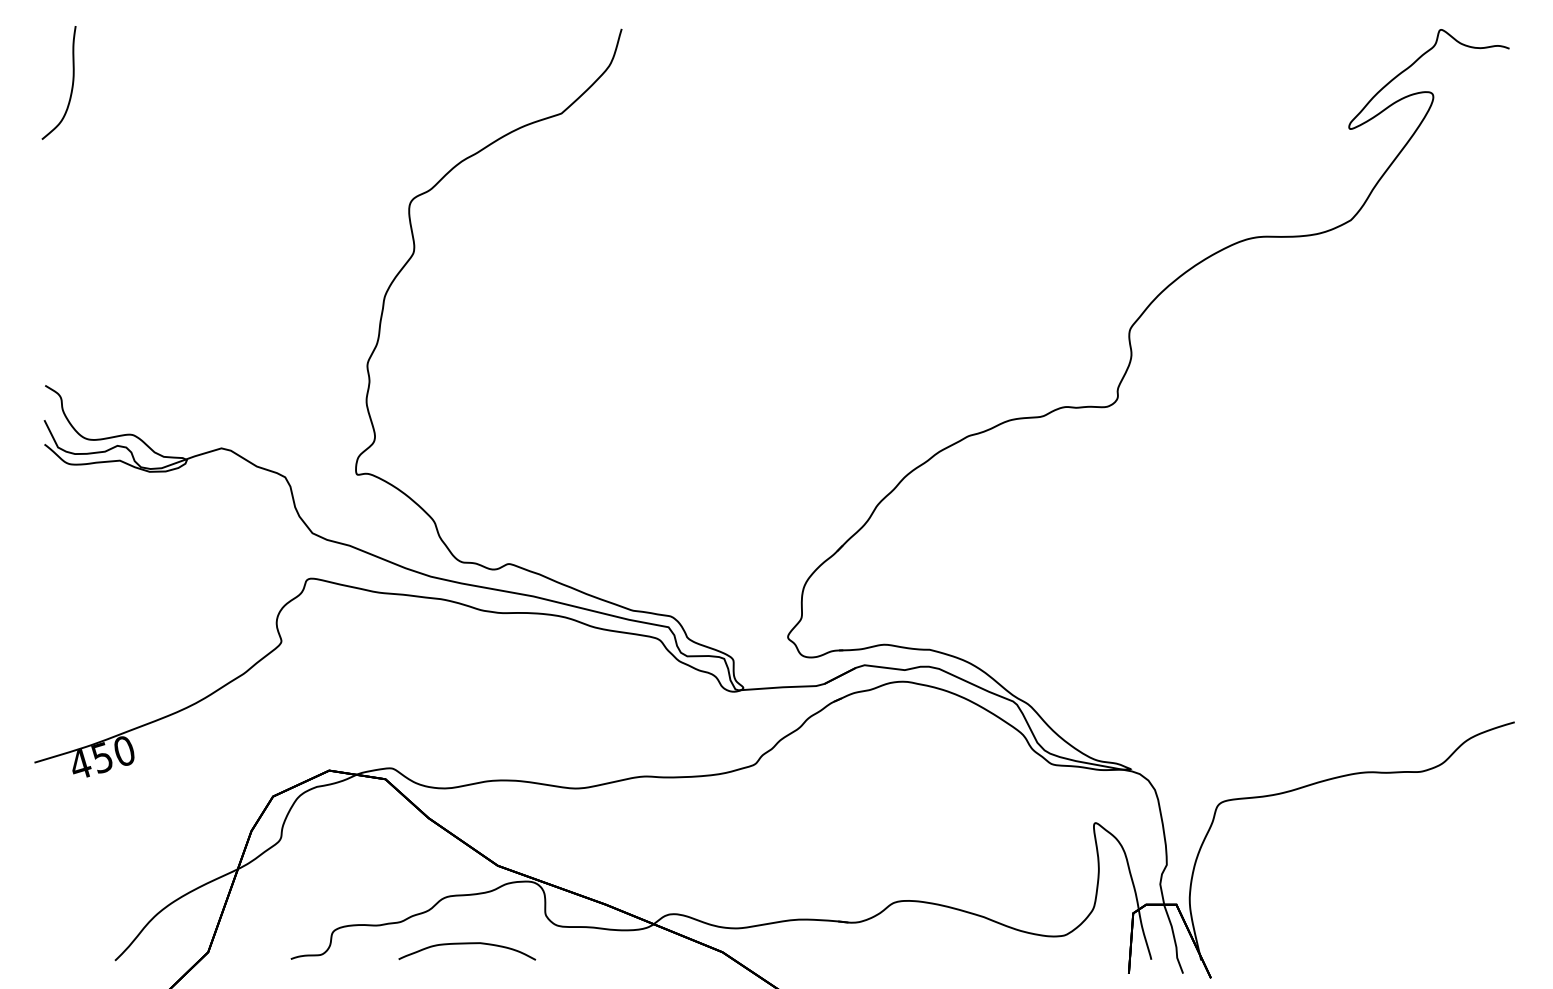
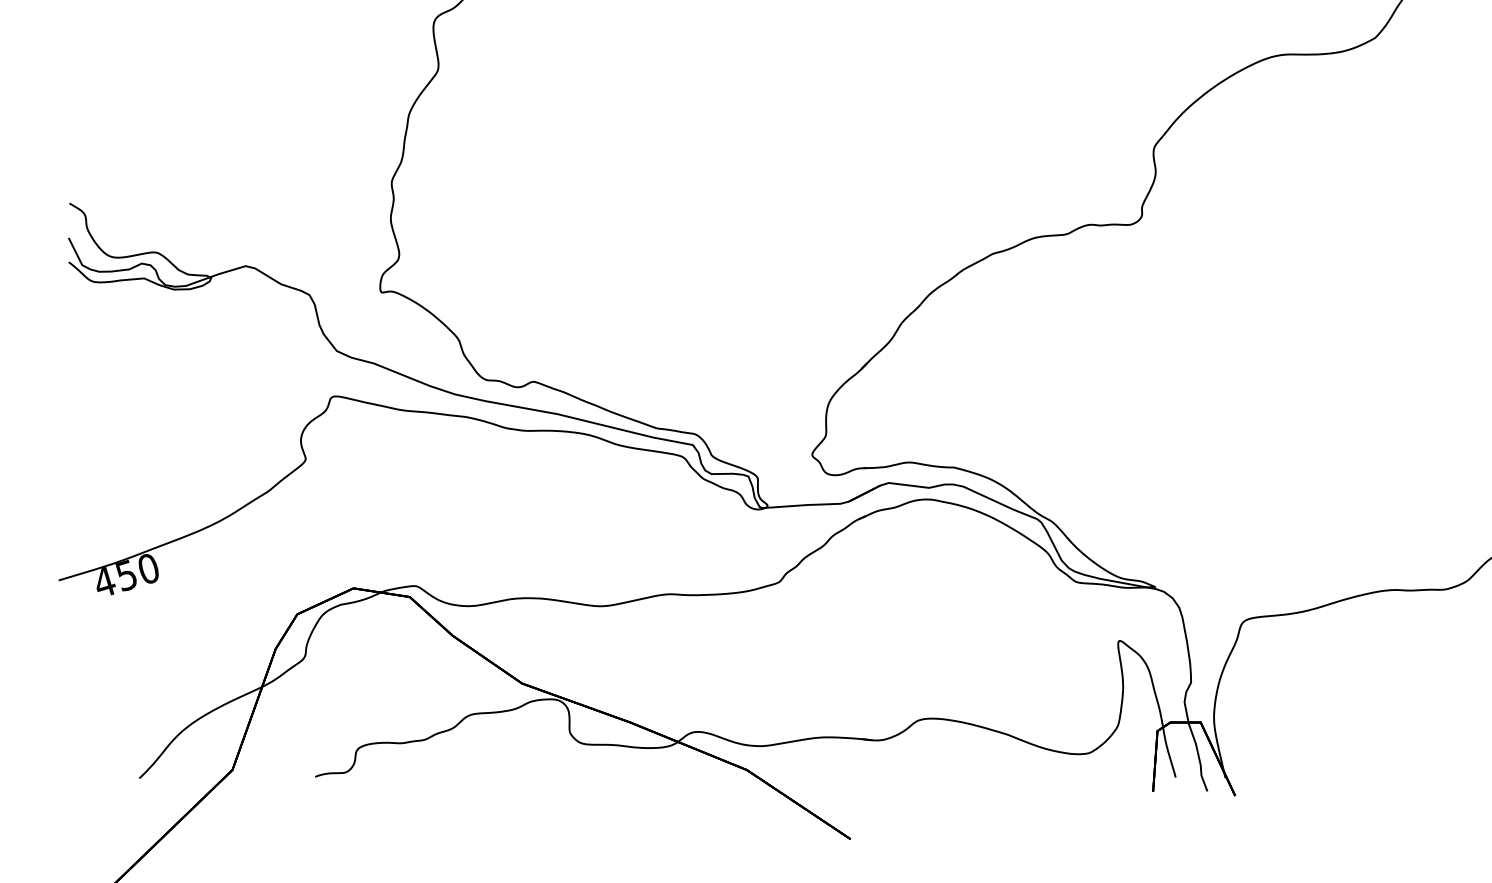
curve: (467, 944) -> (491, 762), removed

